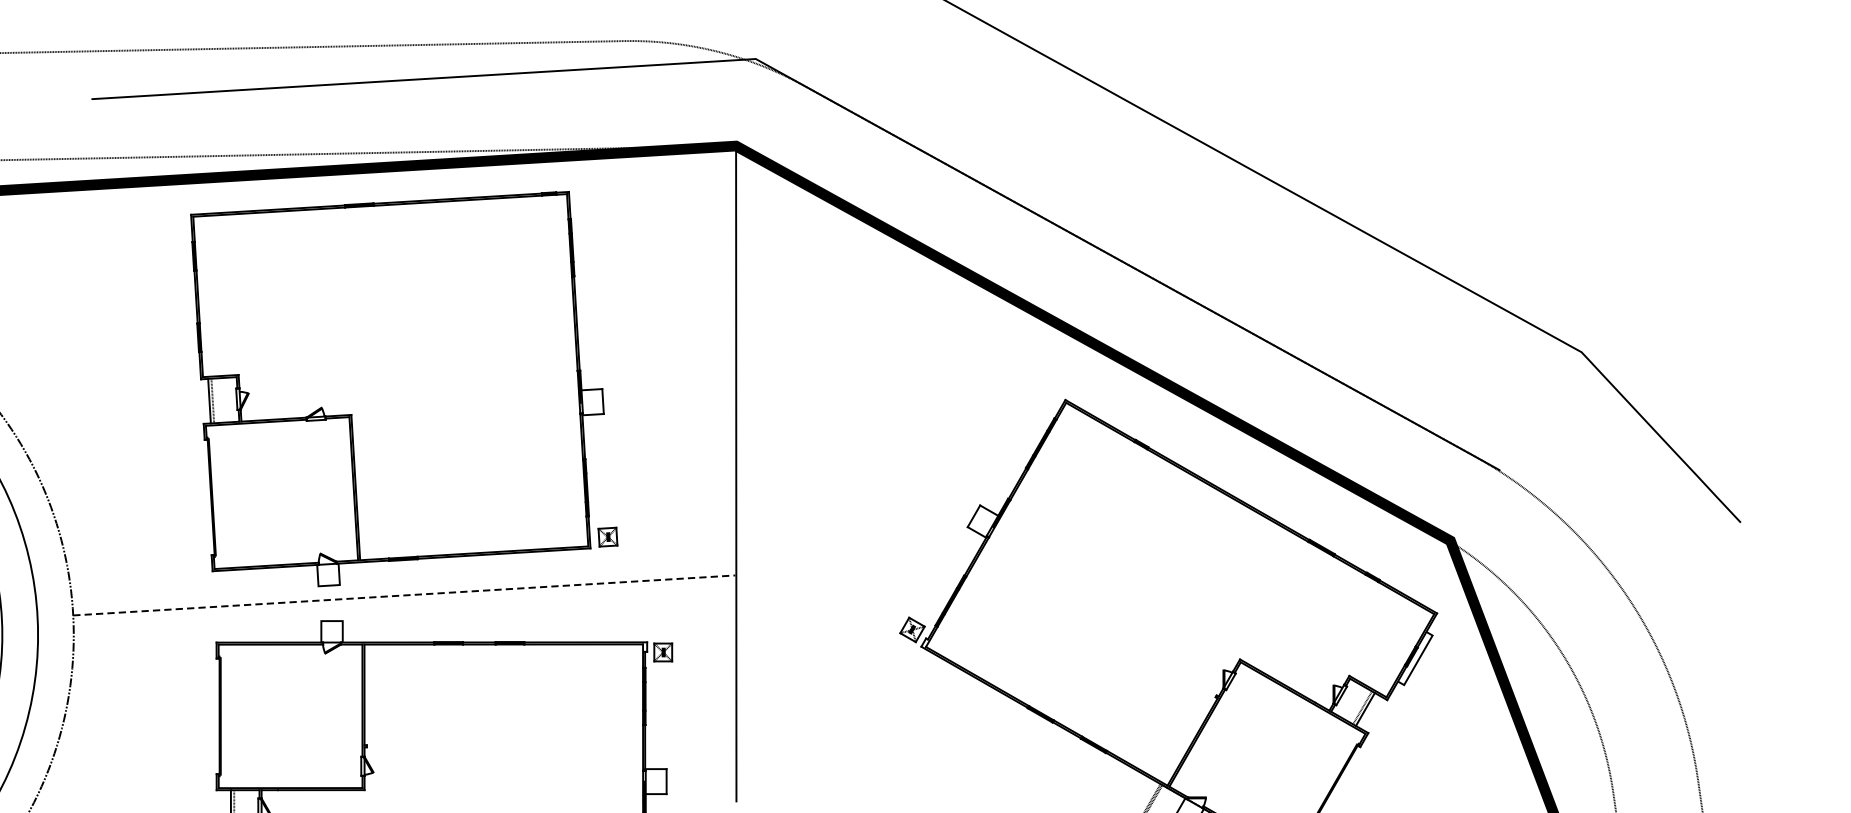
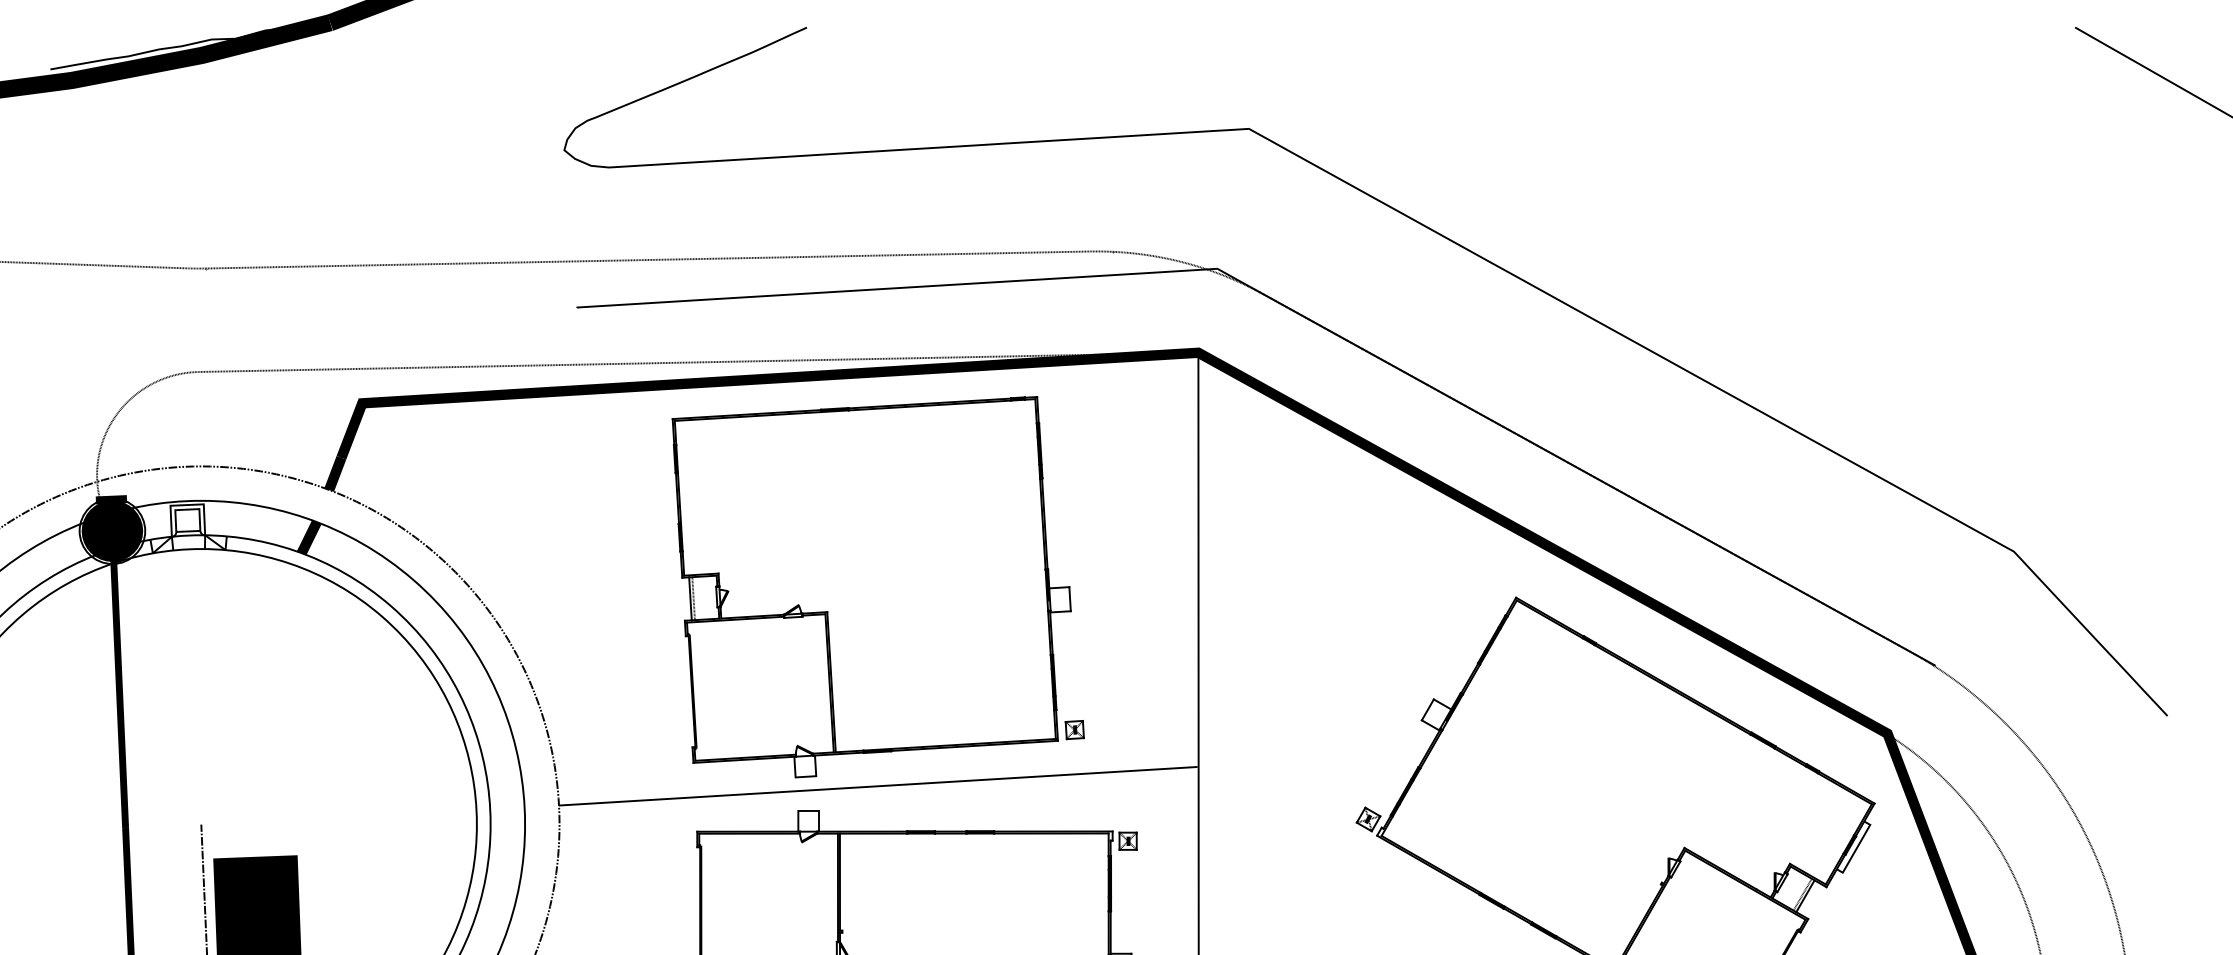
line: (404, 595) -> (878, 786), dashed -> solid

